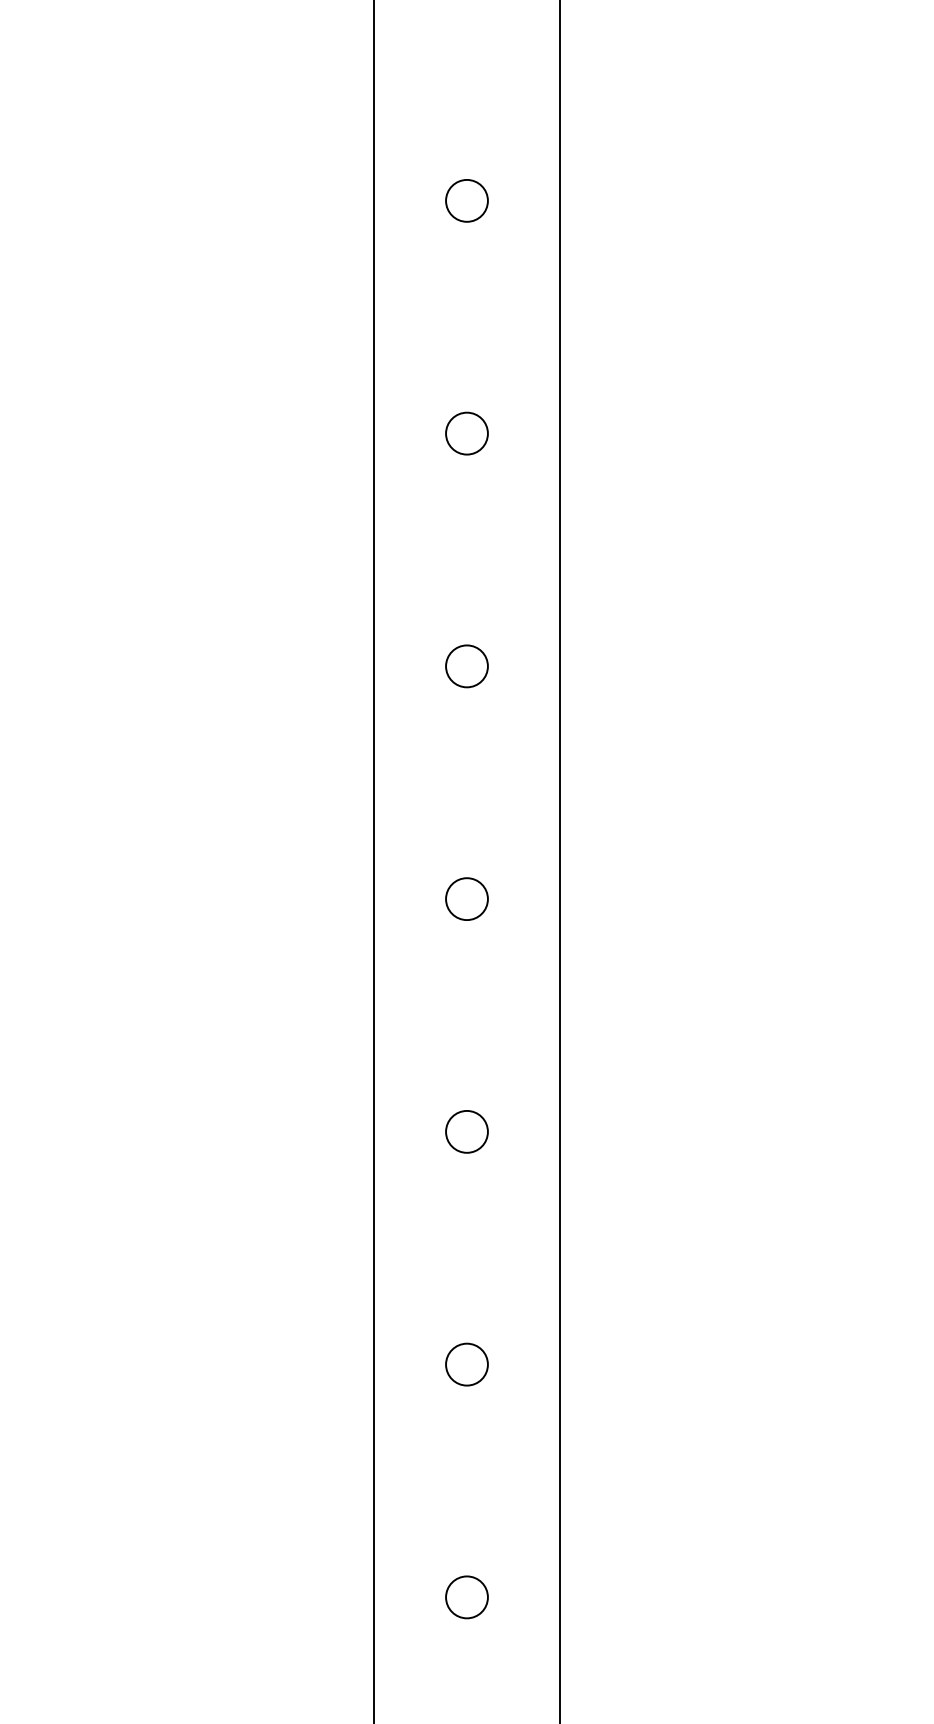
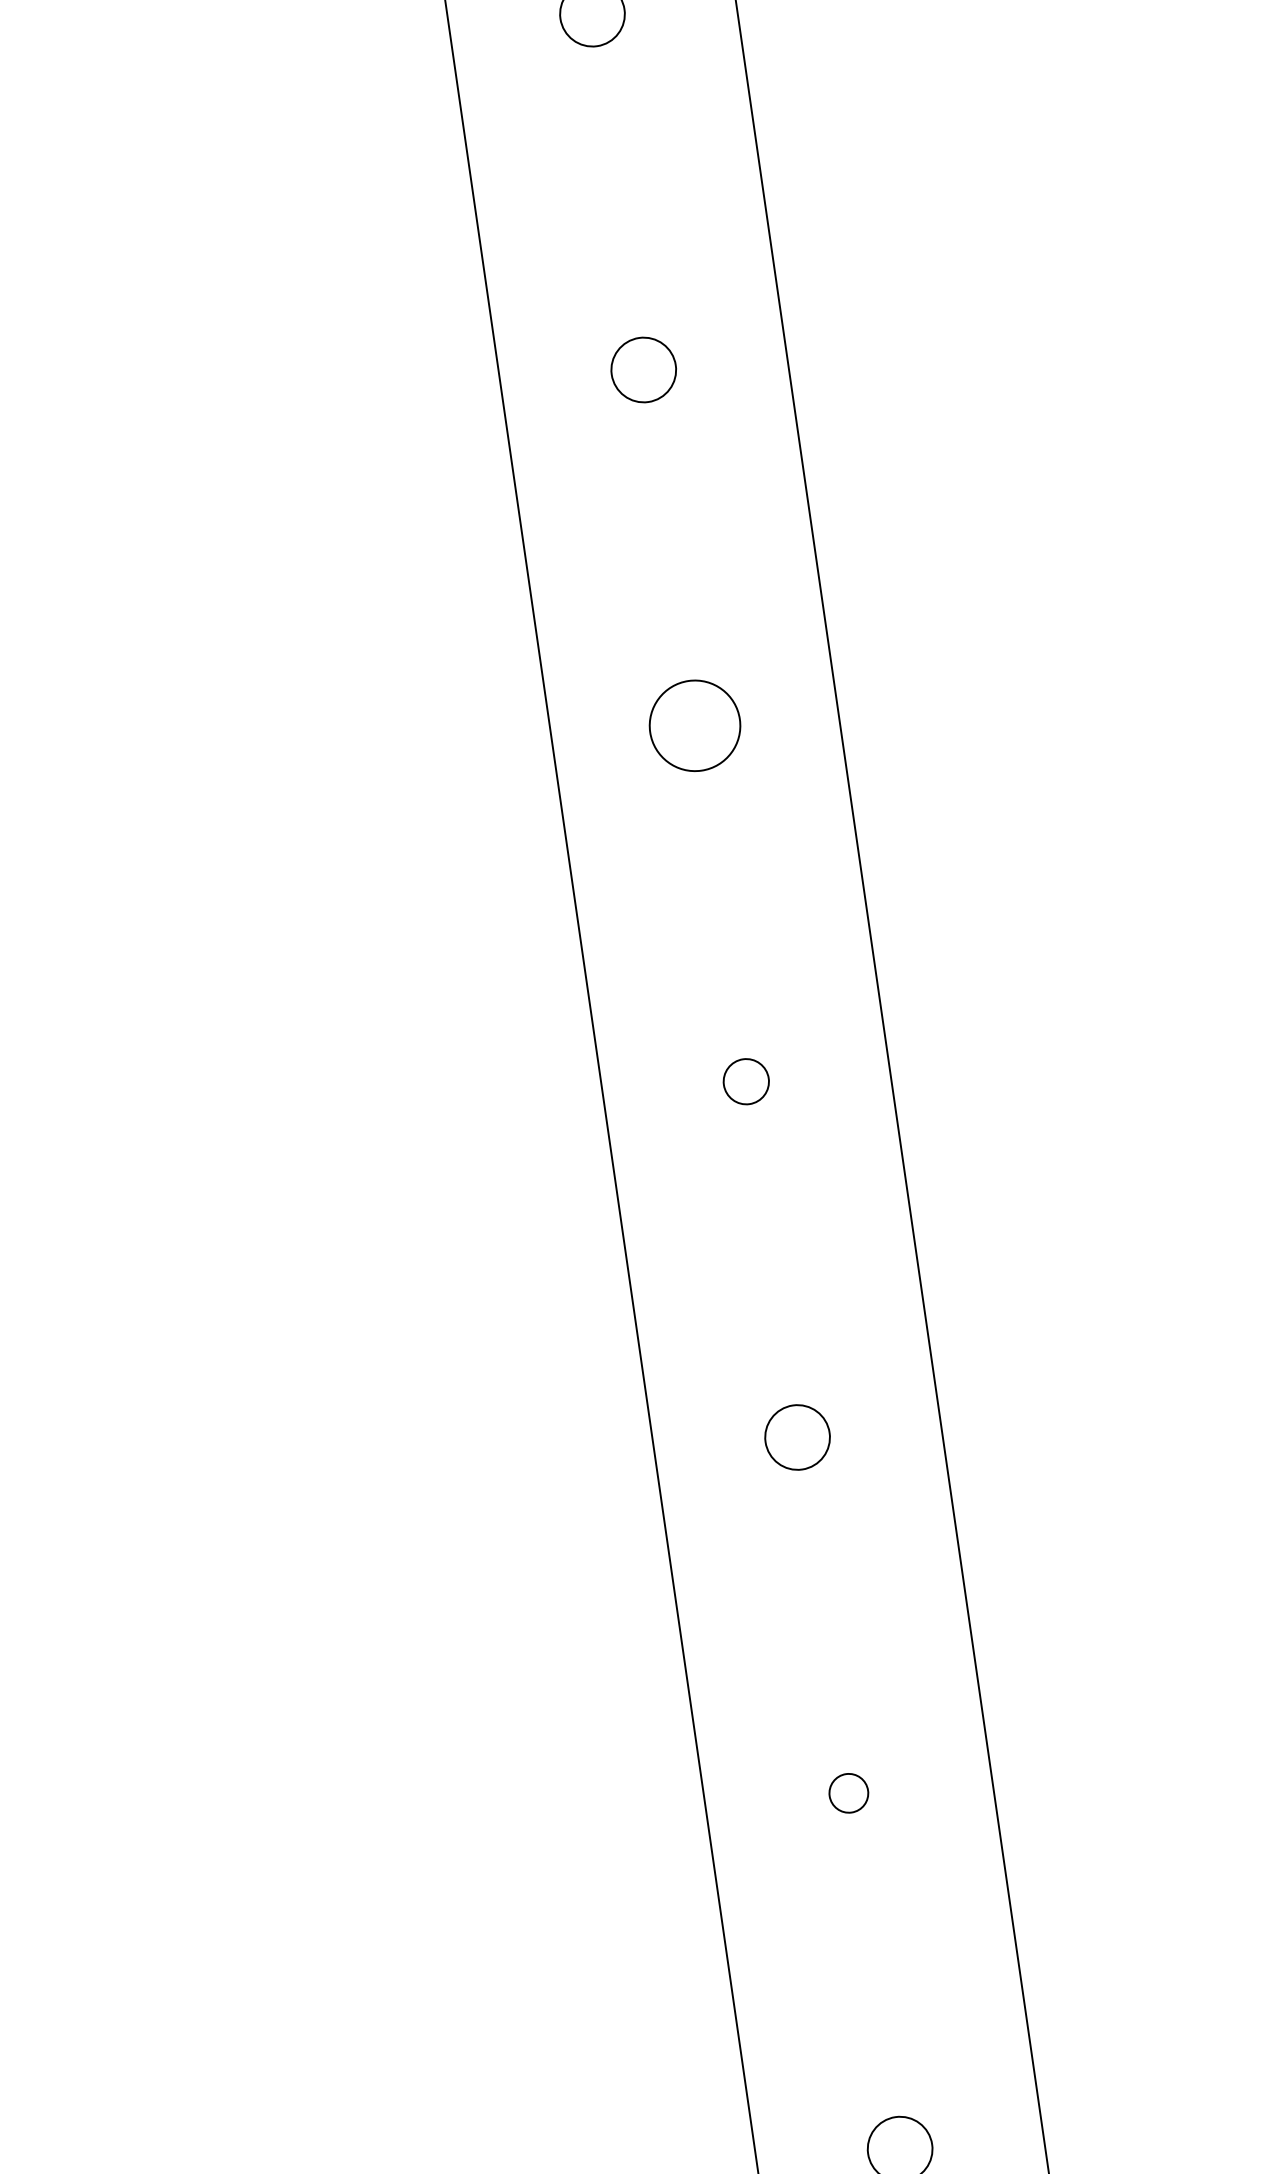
circle: (466, 433) -> (694, 725), size x1.4
circle: (466, 666) -> (745, 1081), size x0.7
circle: (466, 1131) -> (848, 1792), size x0.6

